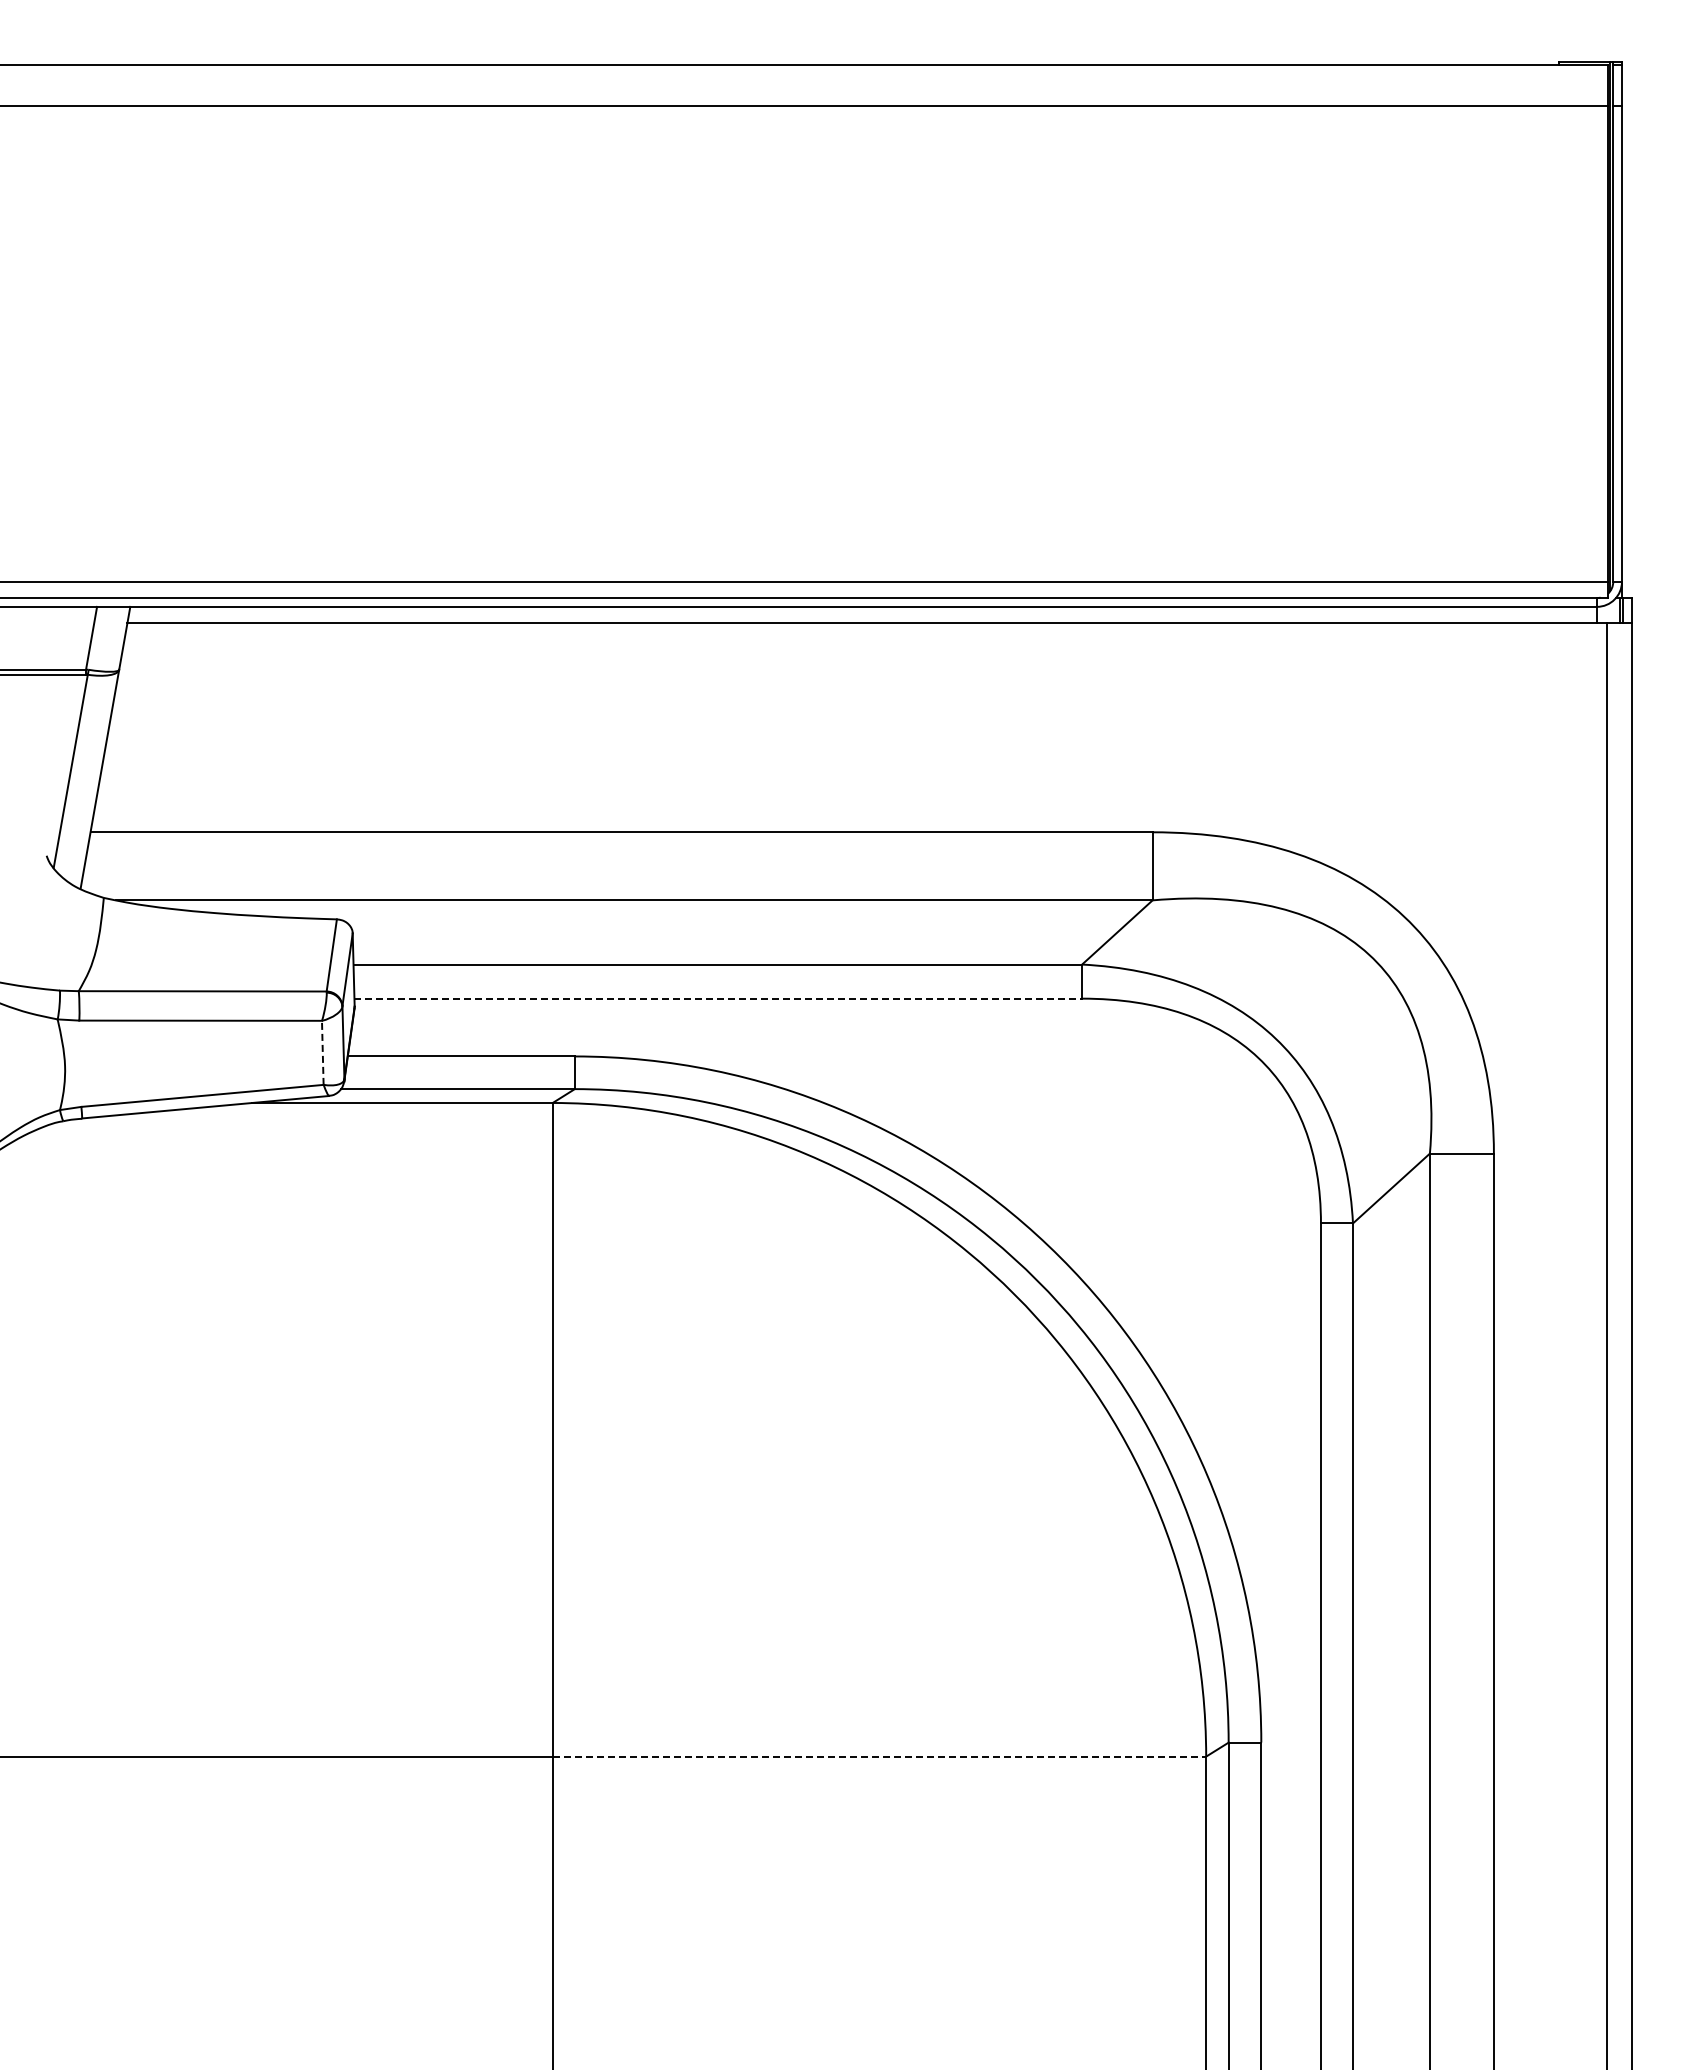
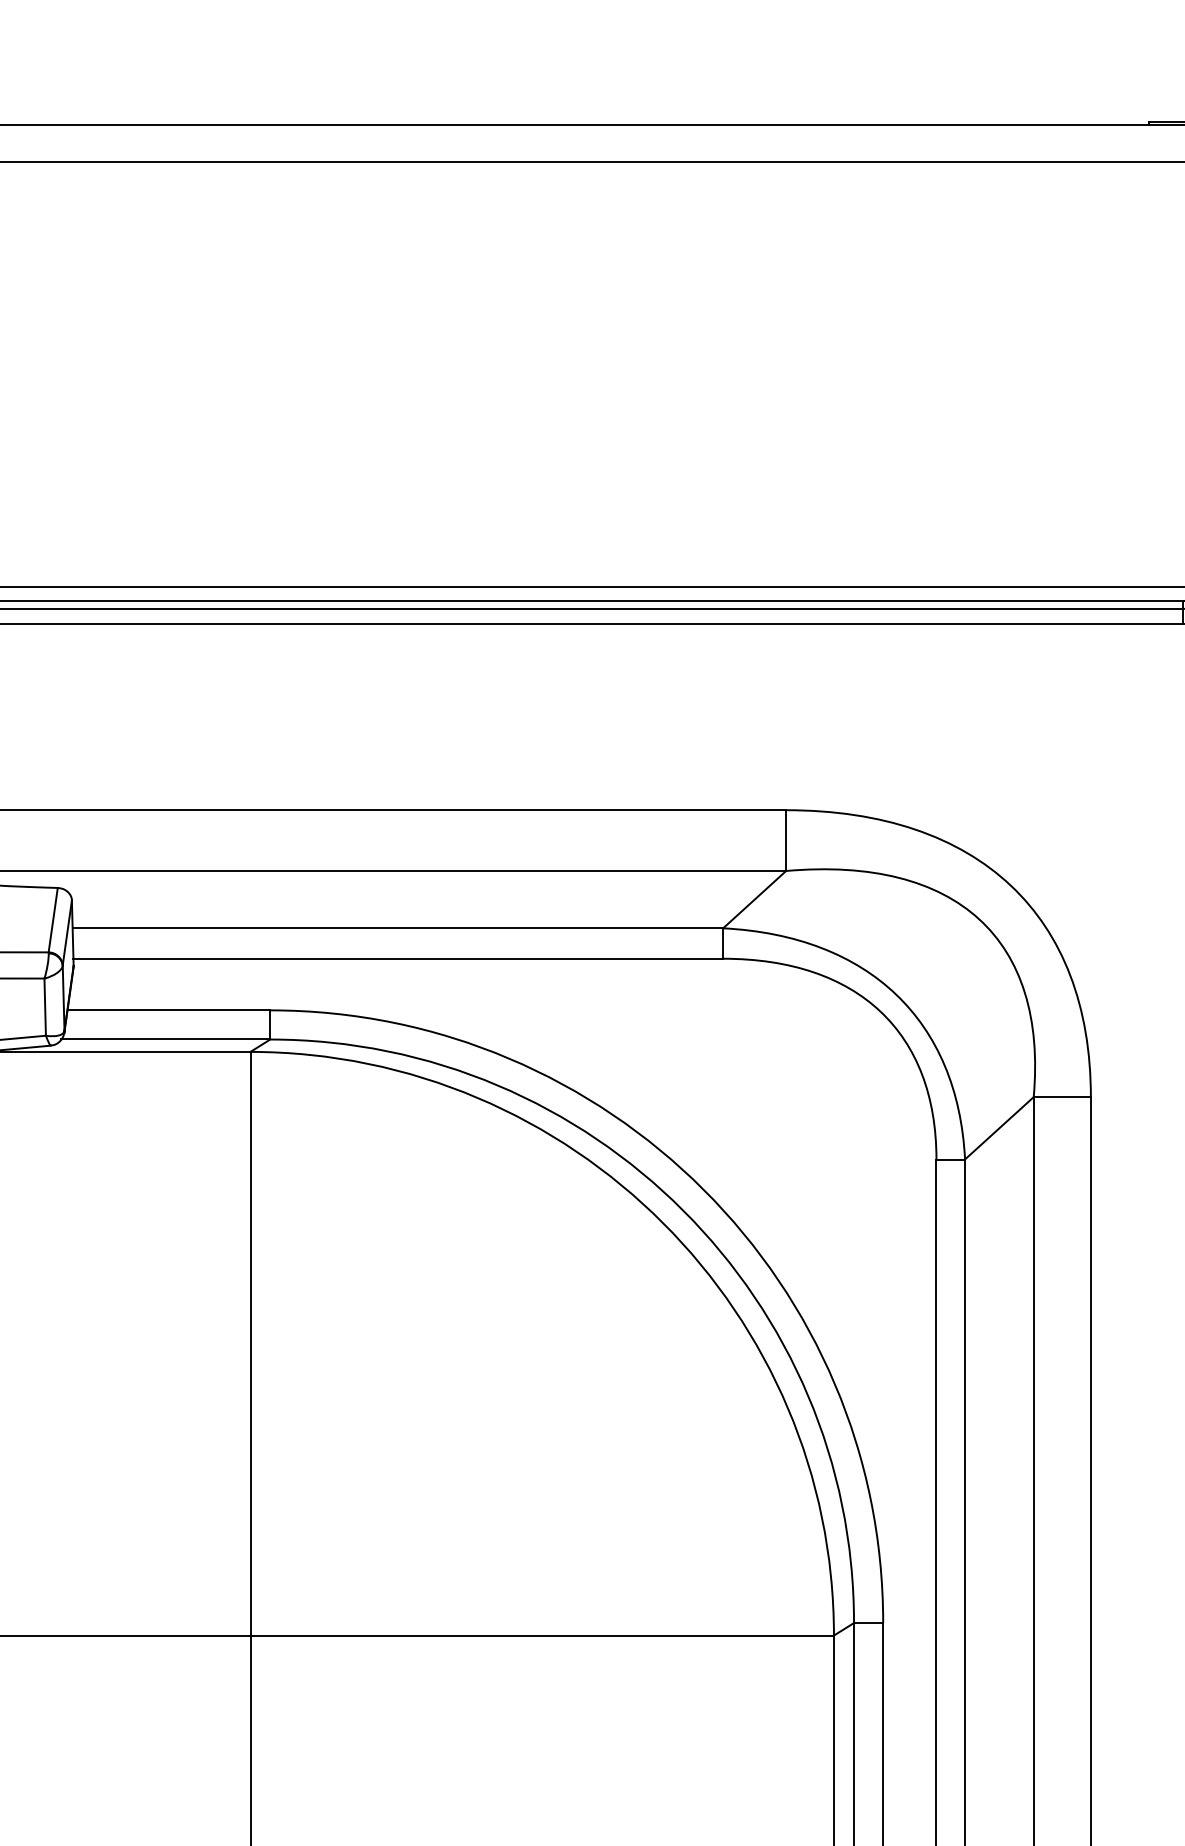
line: (718, 998) -> (398, 958), dashed -> solid
line: (322, 1052) -> (44, 1006), dashed -> solid
line: (879, 1756) -> (542, 1635), dashed -> solid

